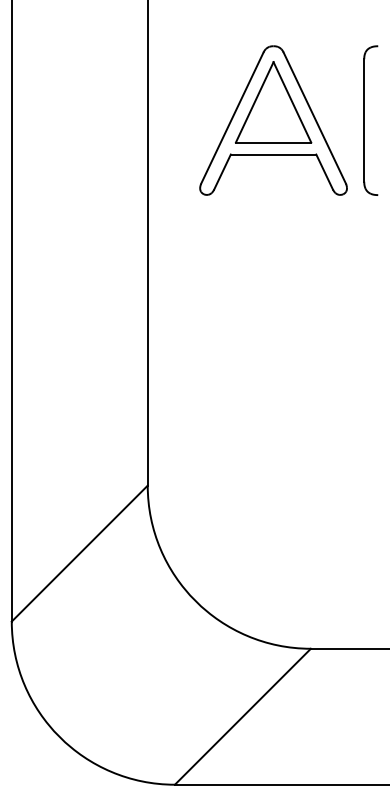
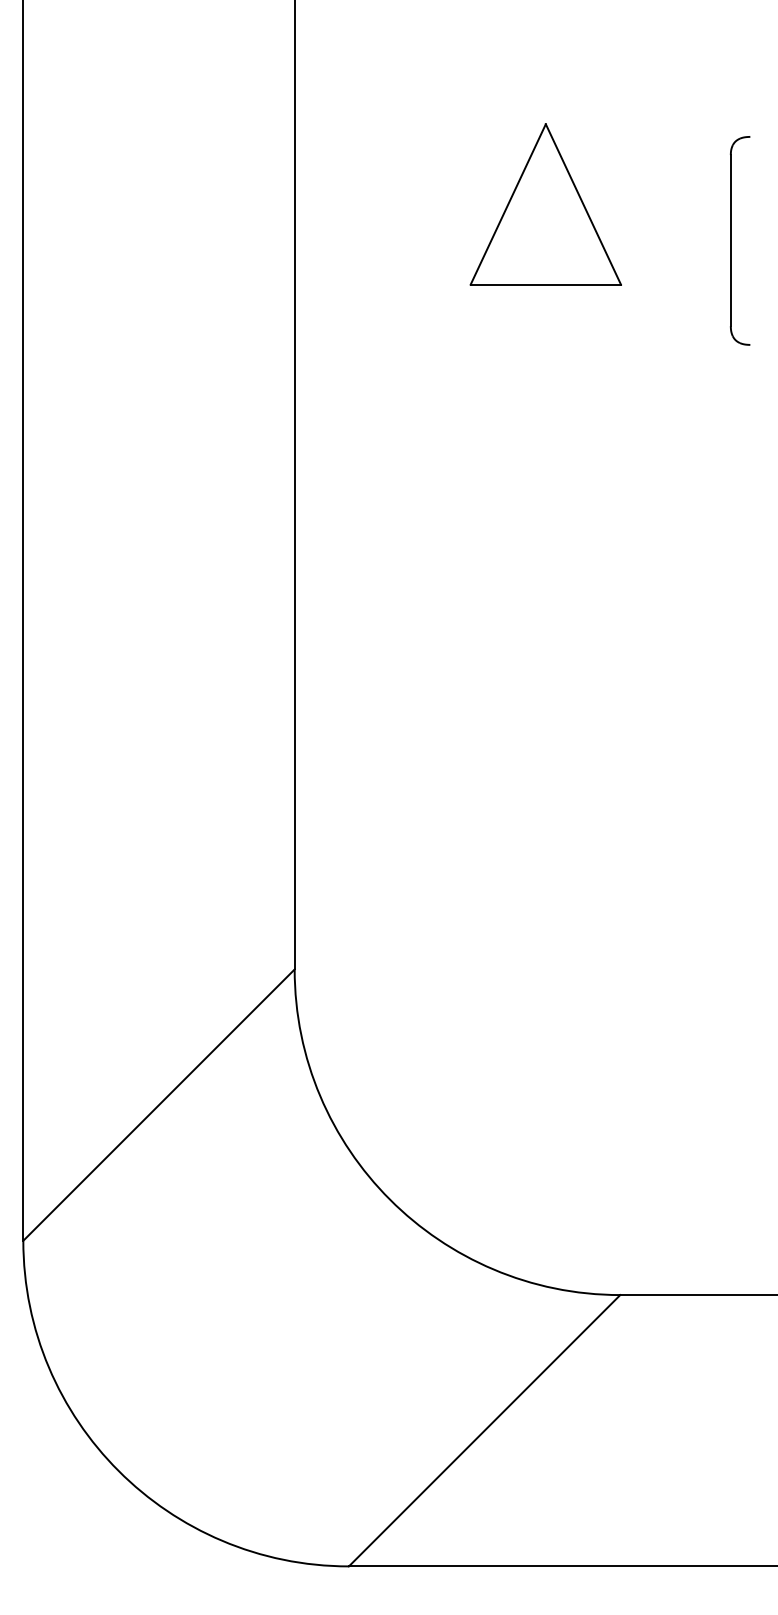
part: (273, 120) -> (545, 240), removed
part: (370, 120) -> (739, 240), size x0.7

